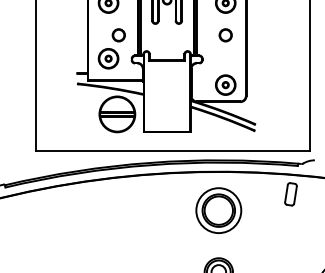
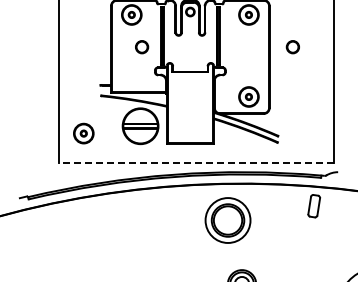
circle: (225, 35) -> (292, 47), moved
part: (108, 58) -> (83, 133), moved
line: (172, 151) -> (195, 163), solid -> dashed
part: (218, 210) -> (227, 220), moved

